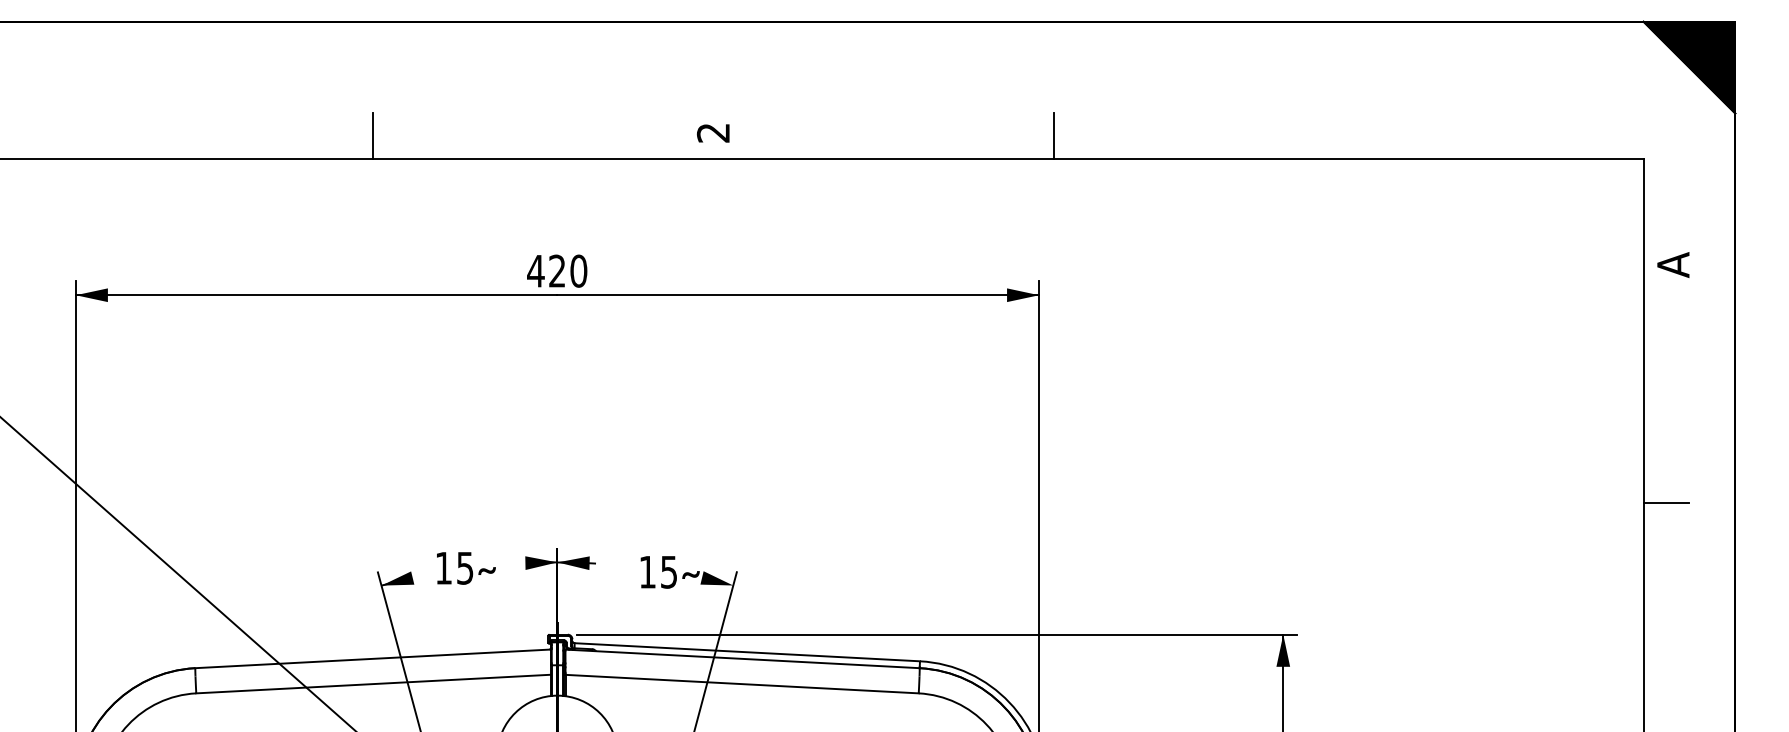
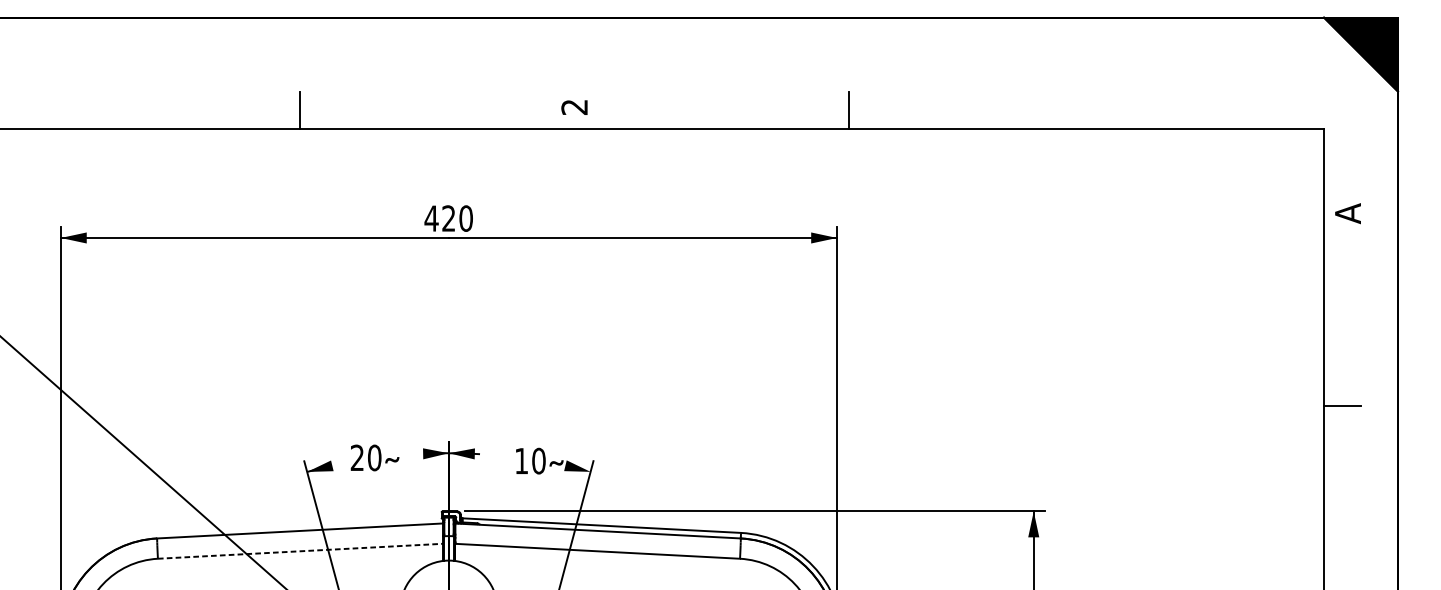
text: (454, 567) -> (365, 457), 15 -> 20
text: (668, 571) -> (538, 460), 15 -> 10
line: (373, 684) -> (300, 551), solid -> dashed

